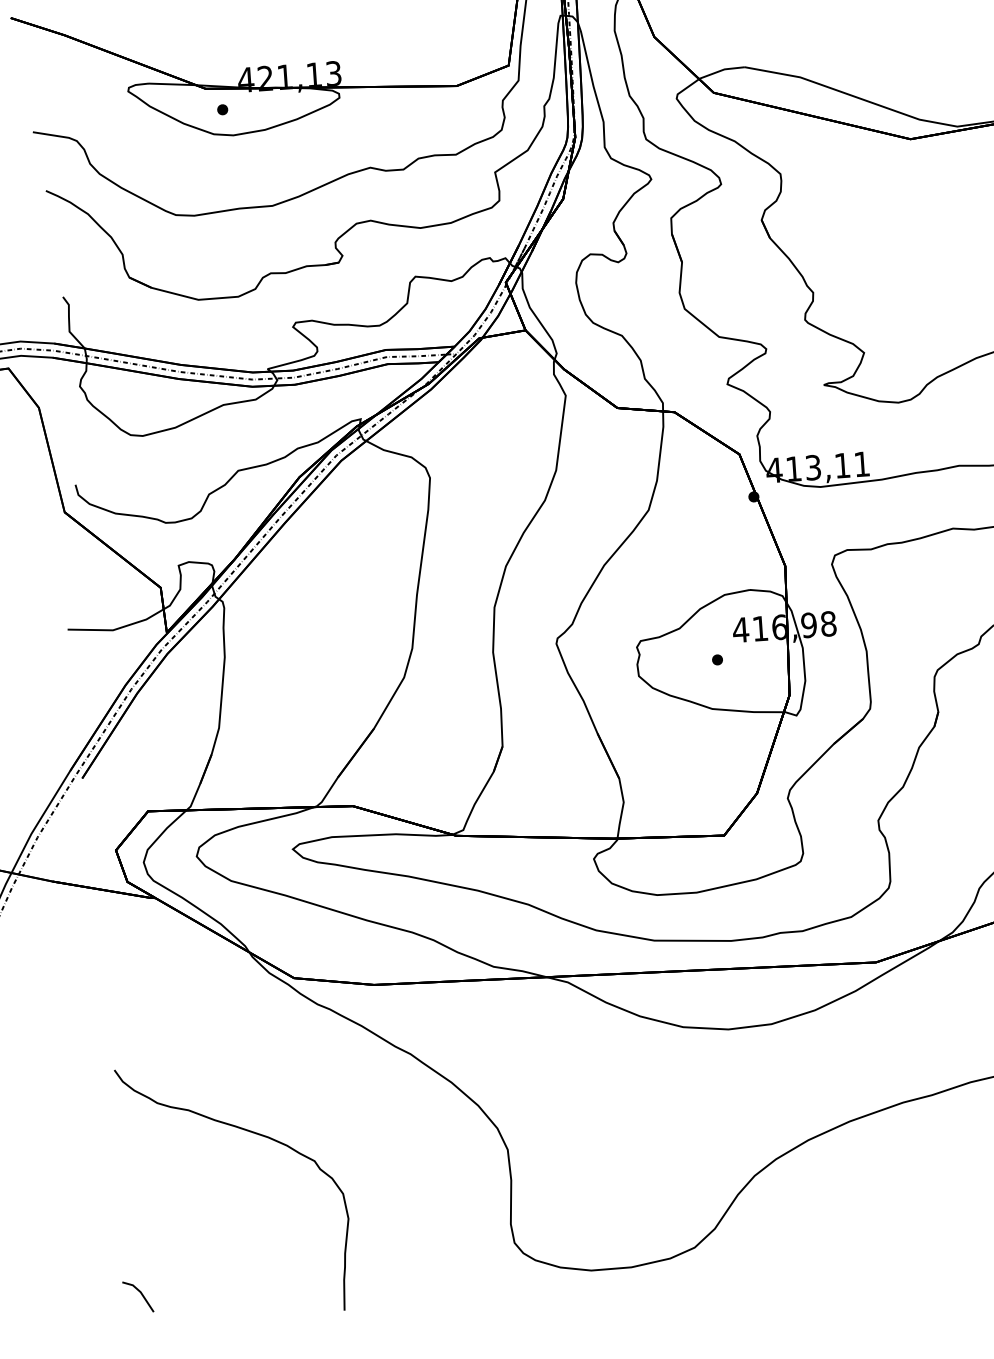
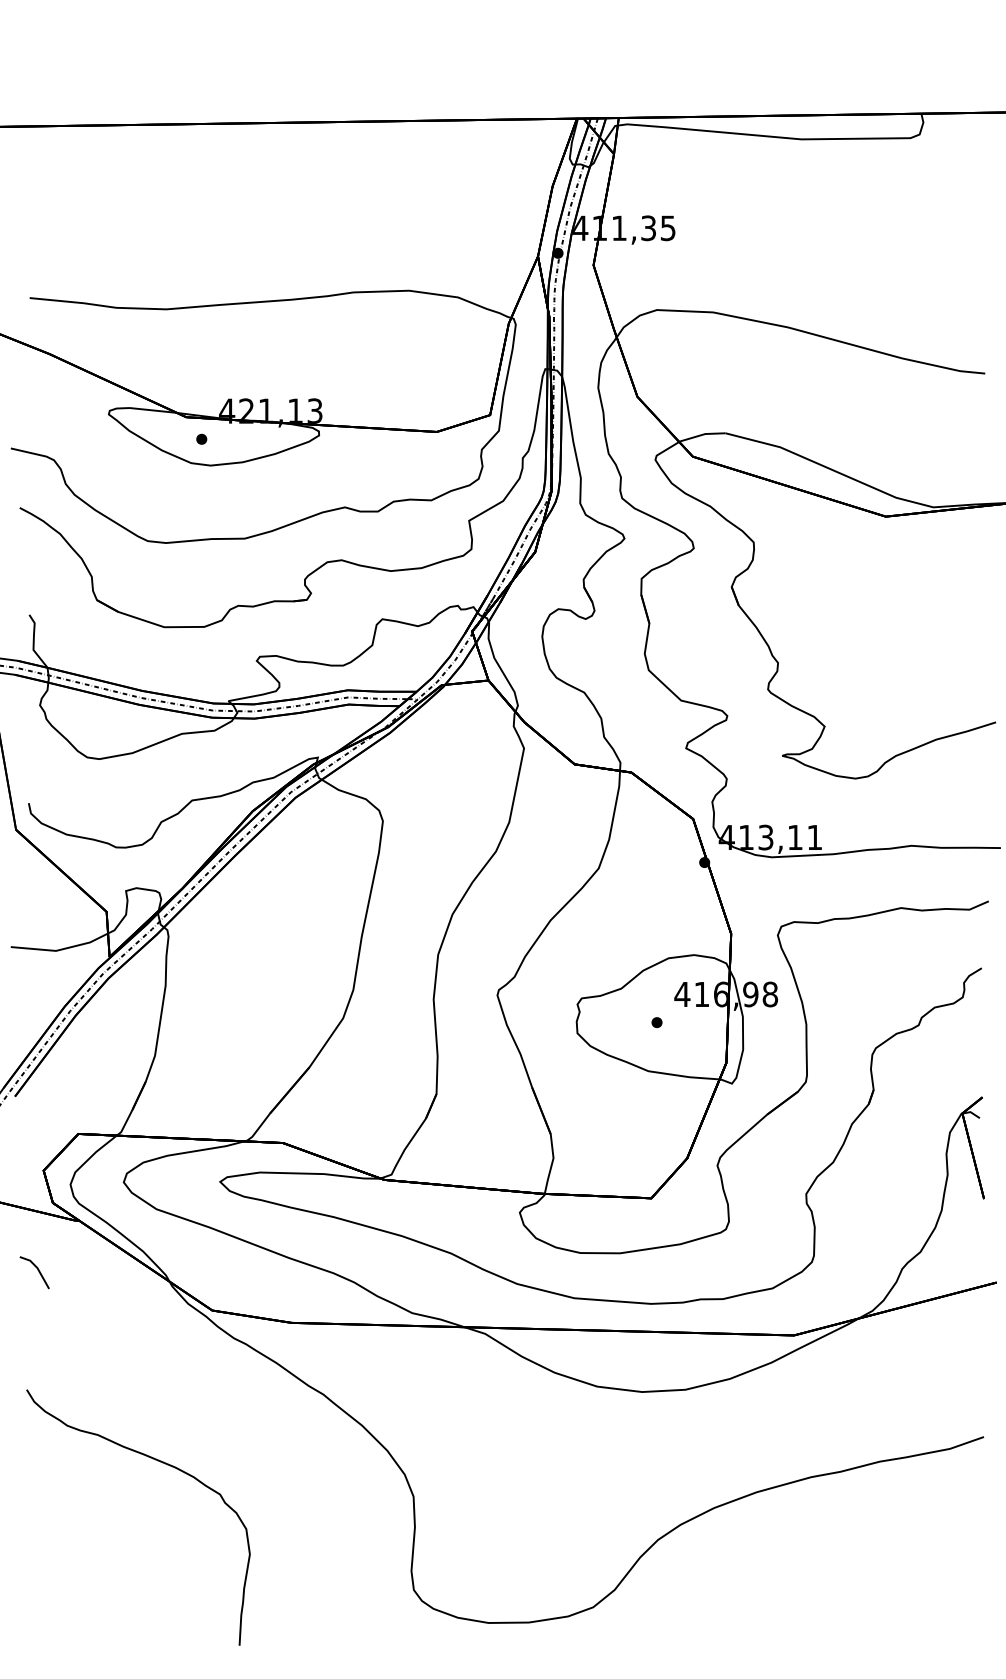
line: (140, 1294) -> (37, 1270), moved

